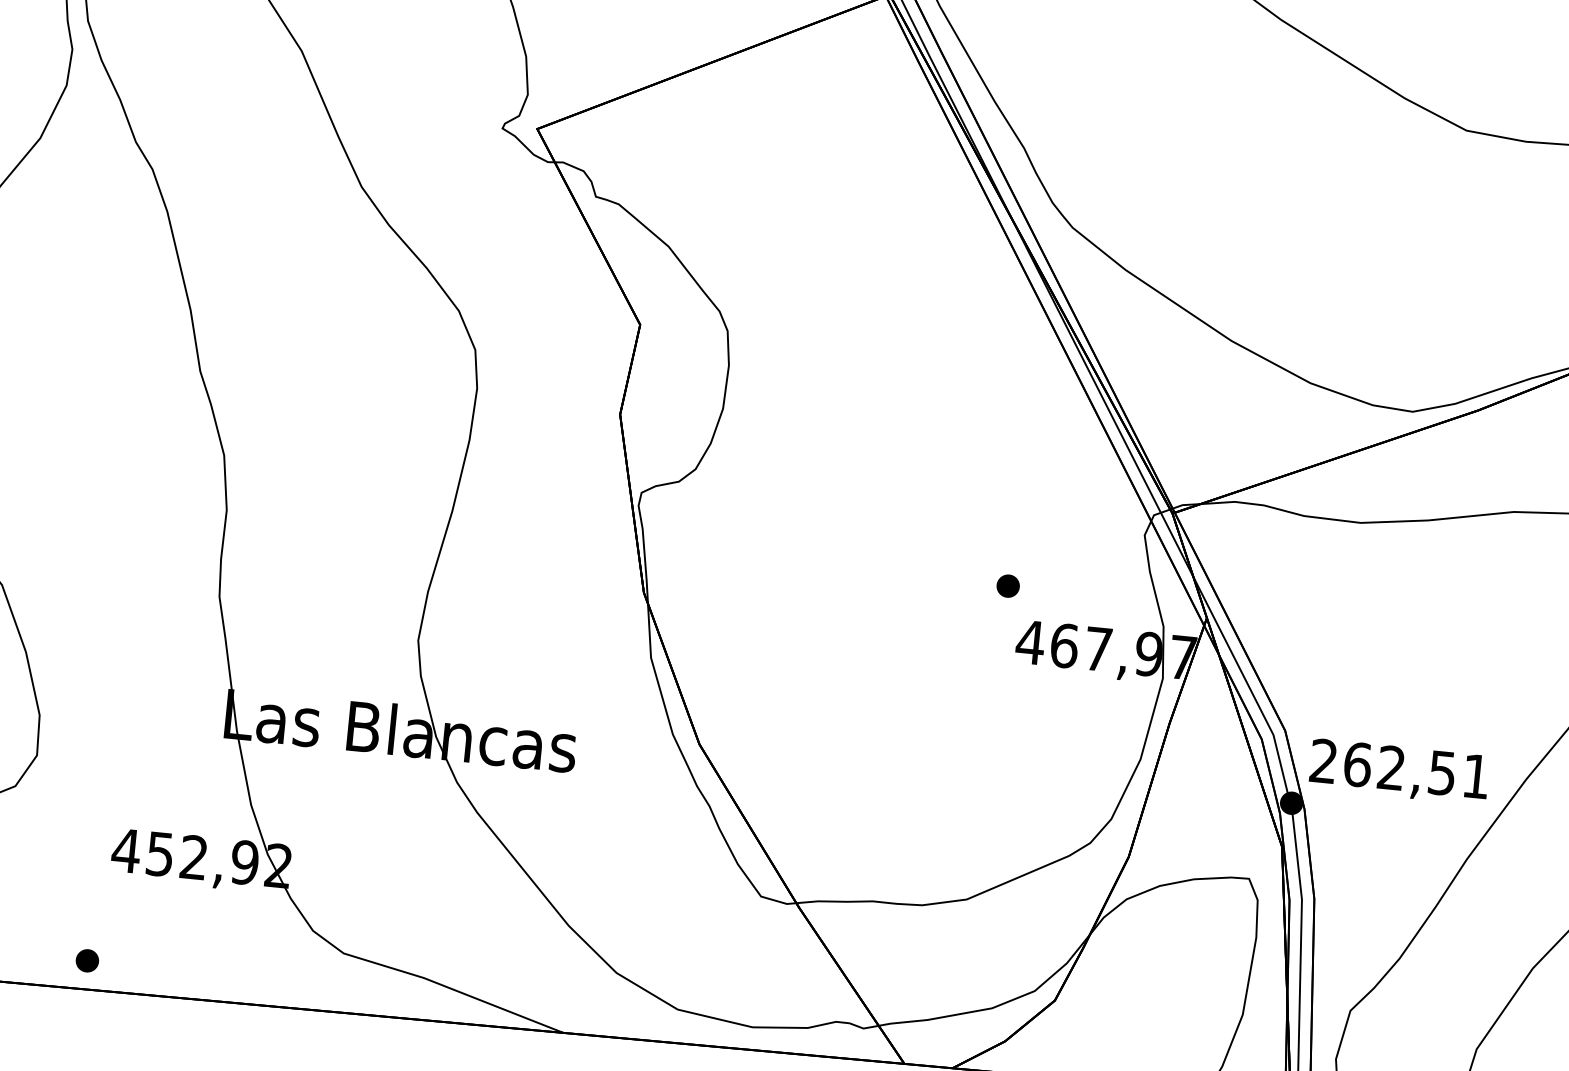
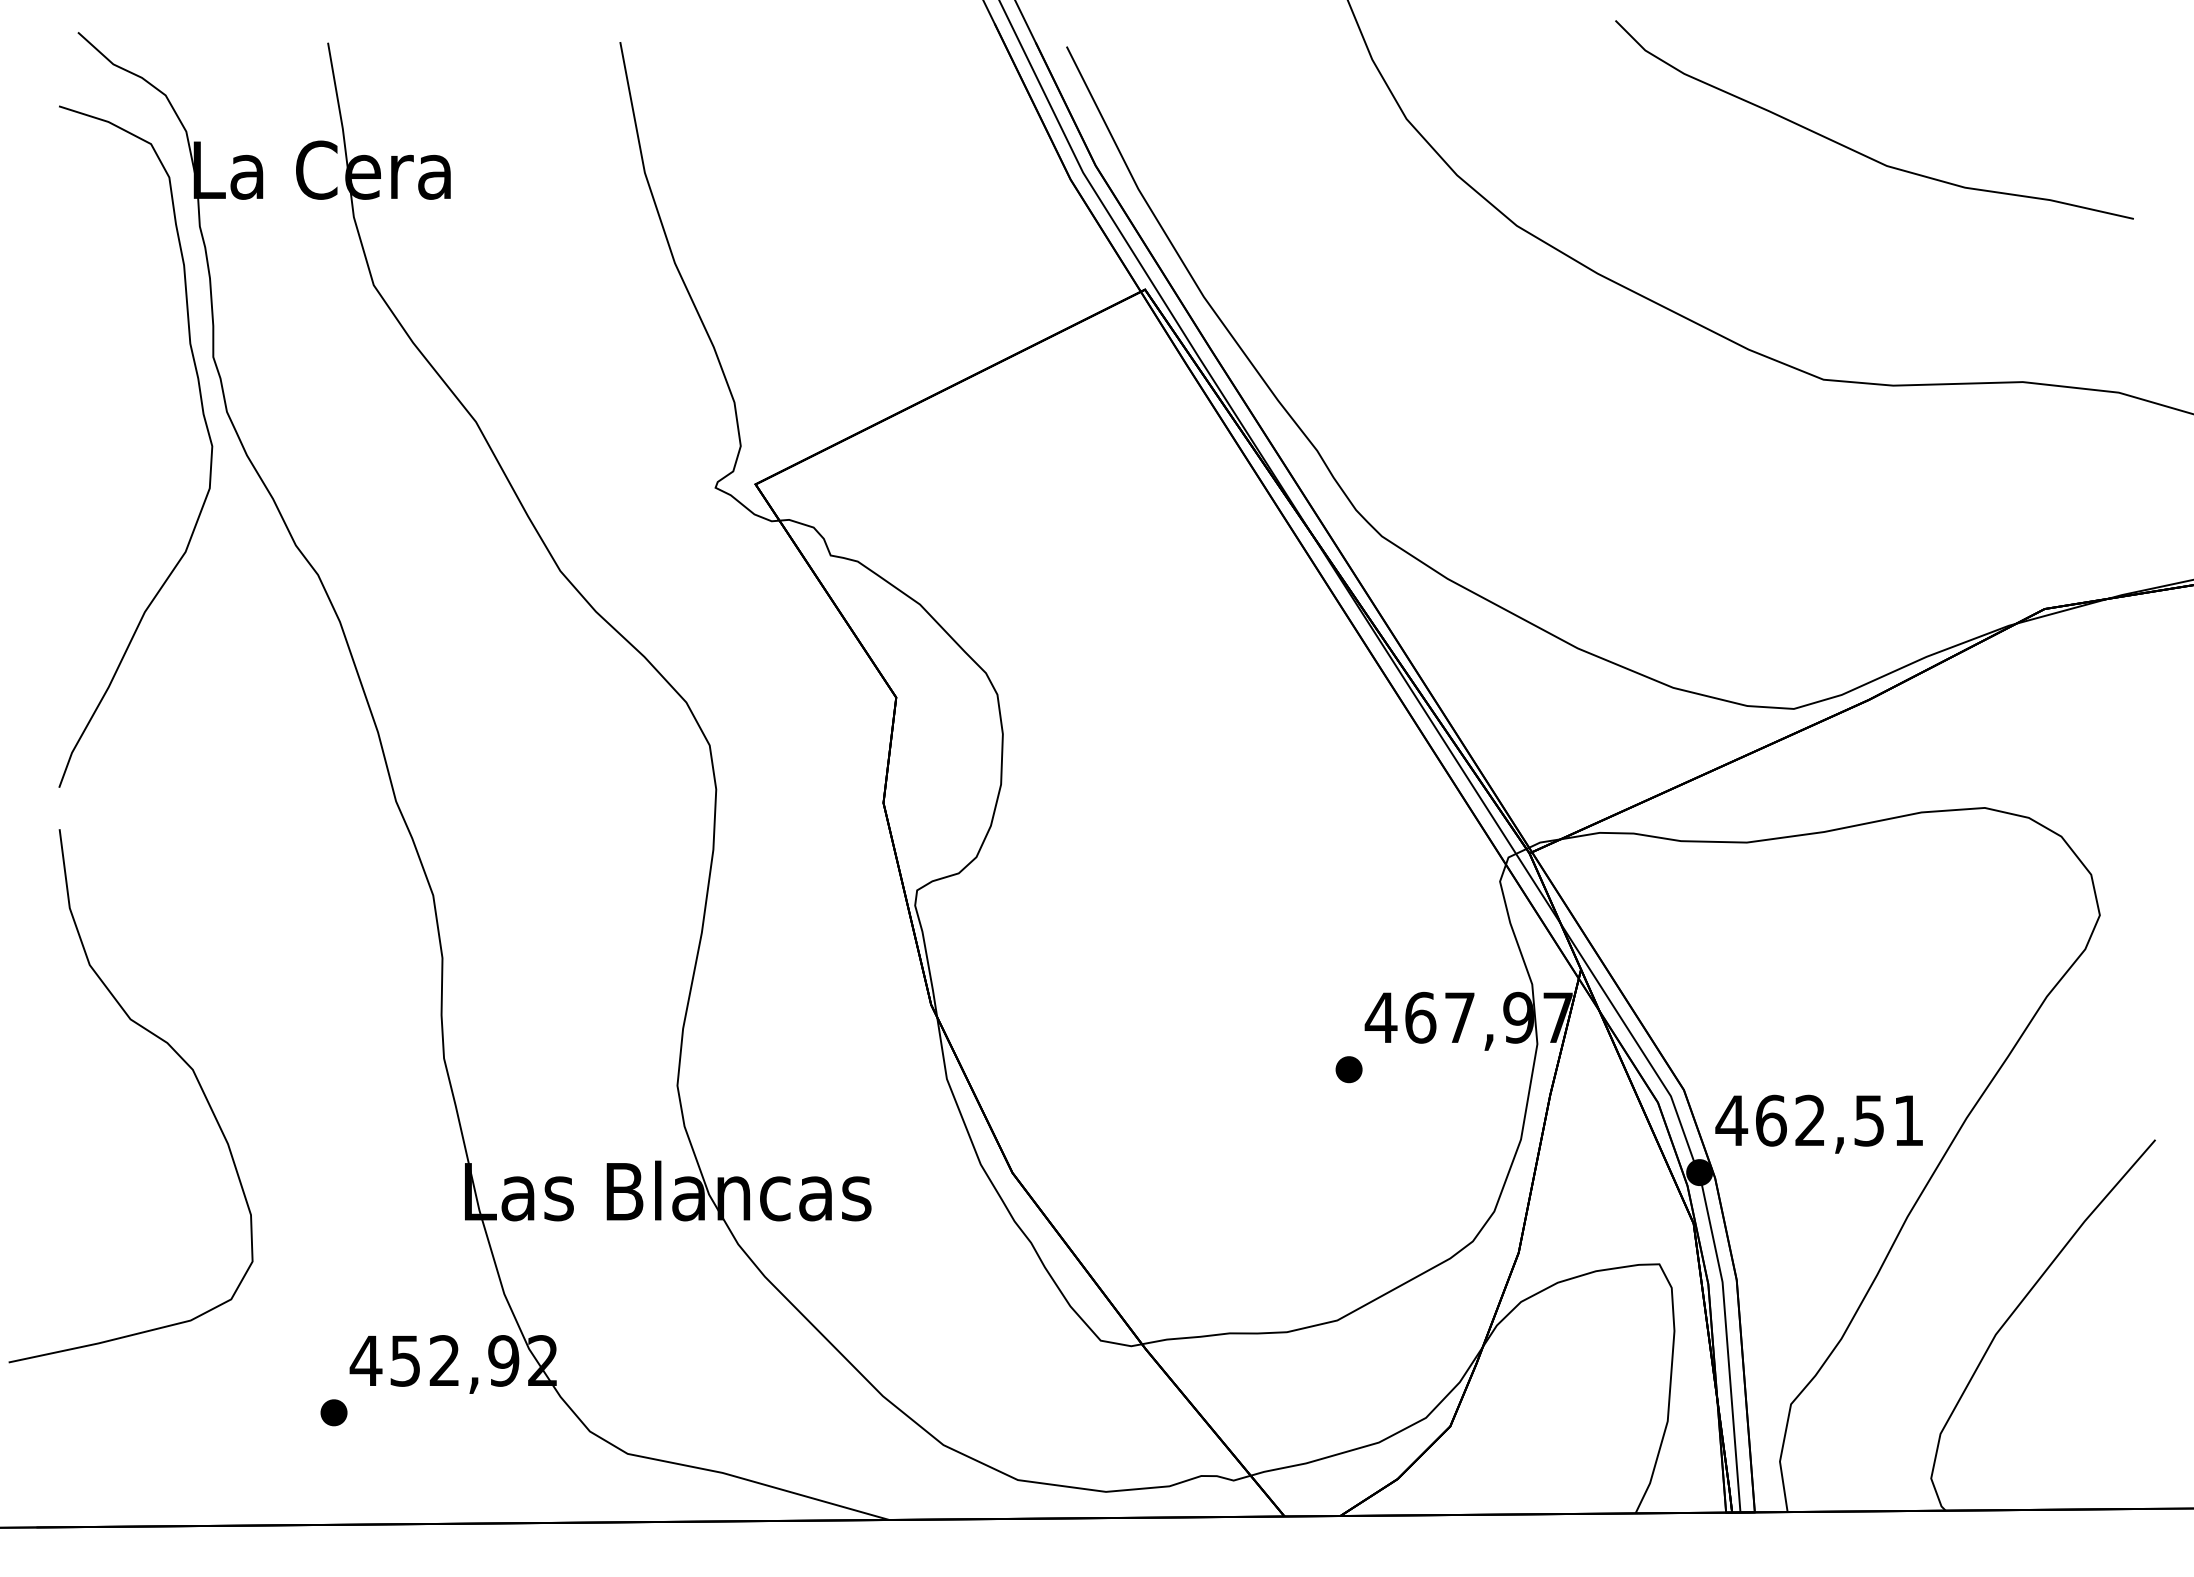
part: (1007, 585) -> (1348, 1069), moved
text: (1323, 760) -> (1731, 1119), 262,51 -> 462,51
part: (86, 960) -> (333, 1412), moved

